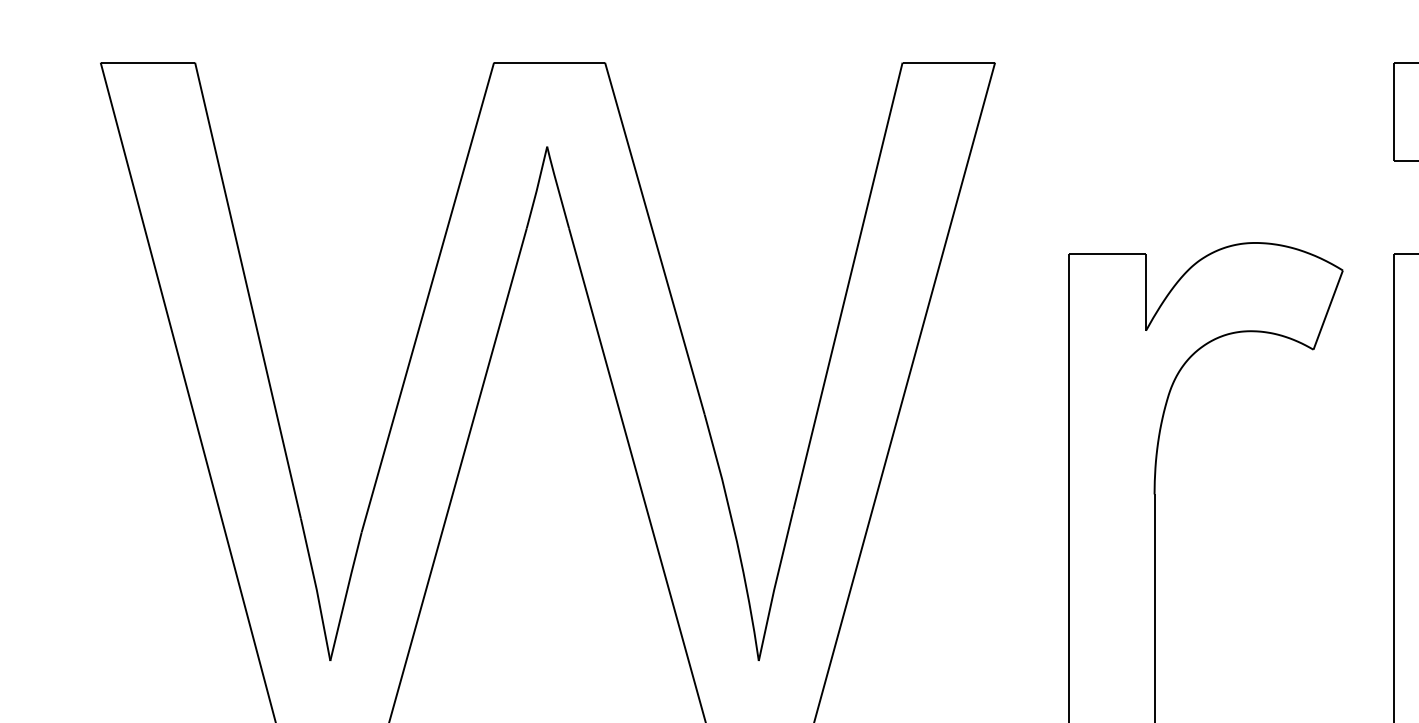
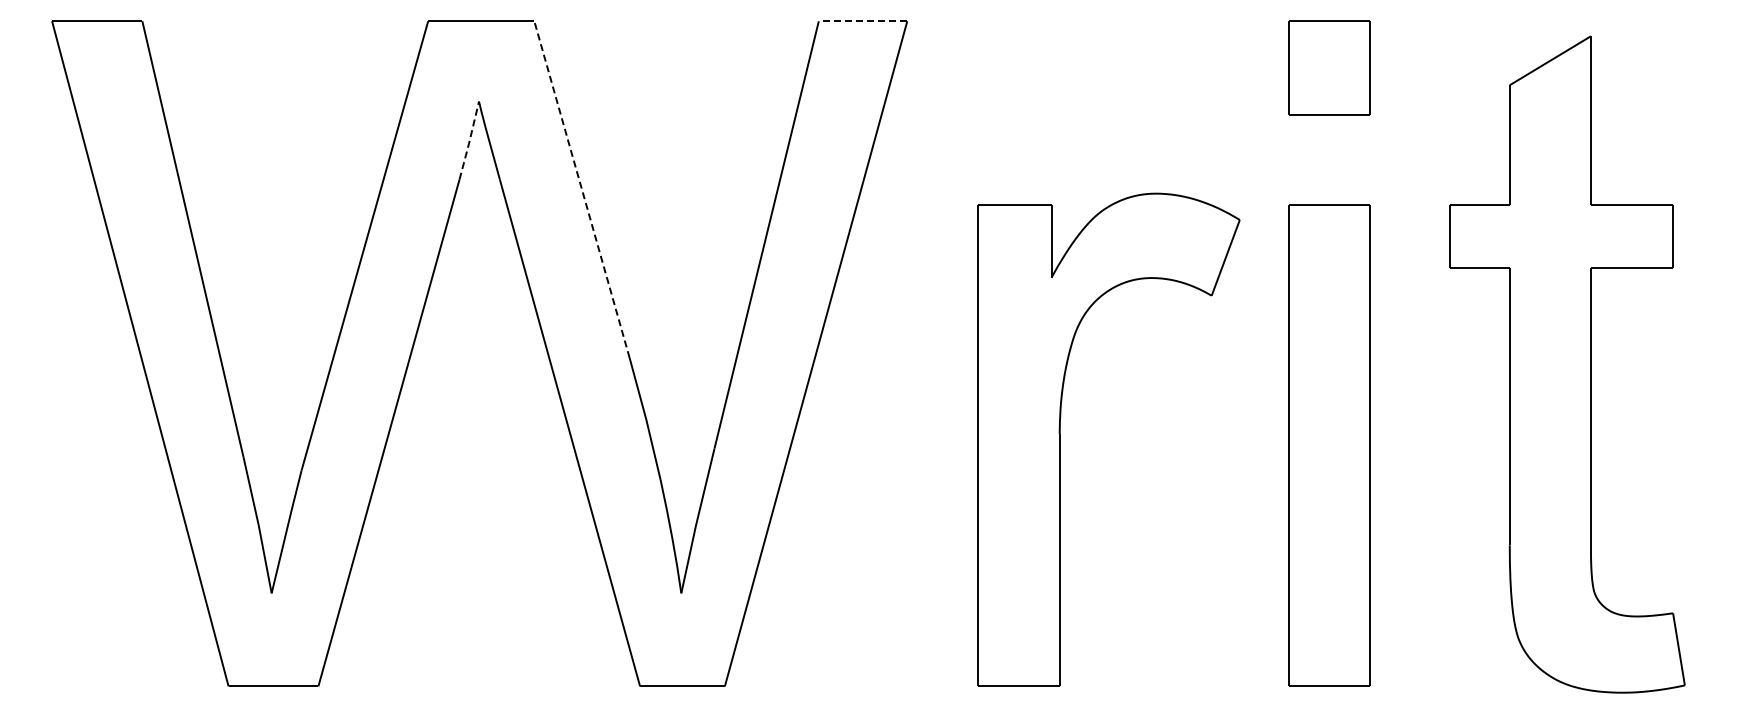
line: (948, 62) -> (862, 21), solid -> dashed
line: (537, 188) -> (469, 141), solid -> dashed
line: (654, 238) -> (581, 189), solid -> dashed

